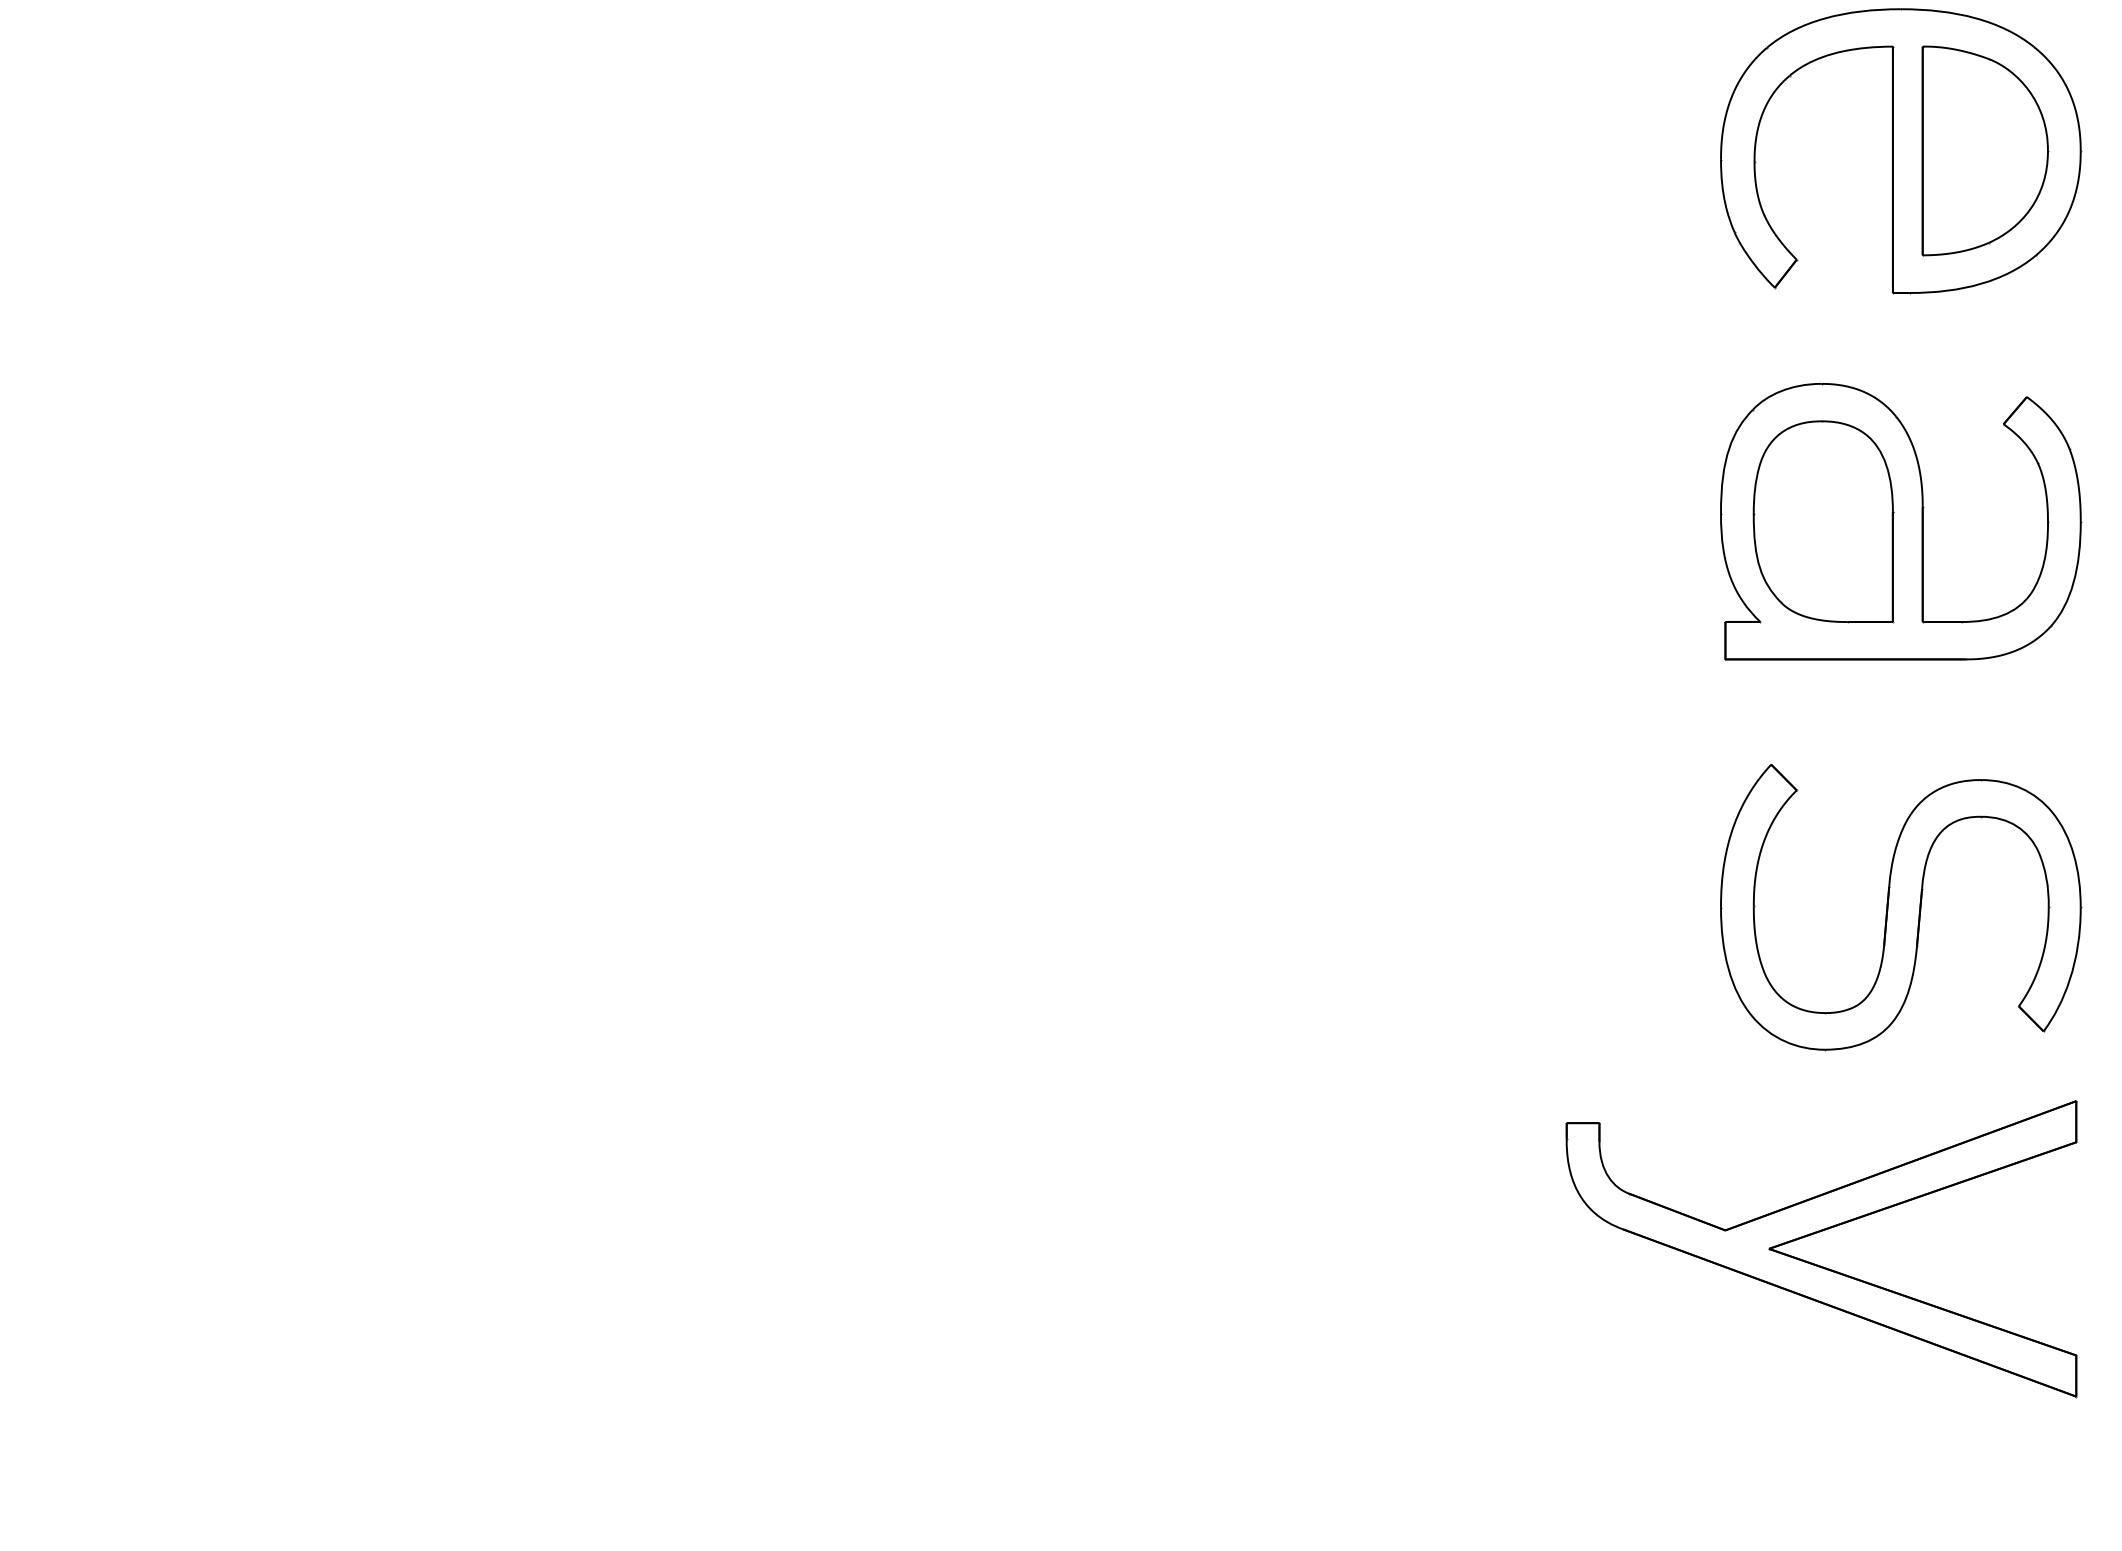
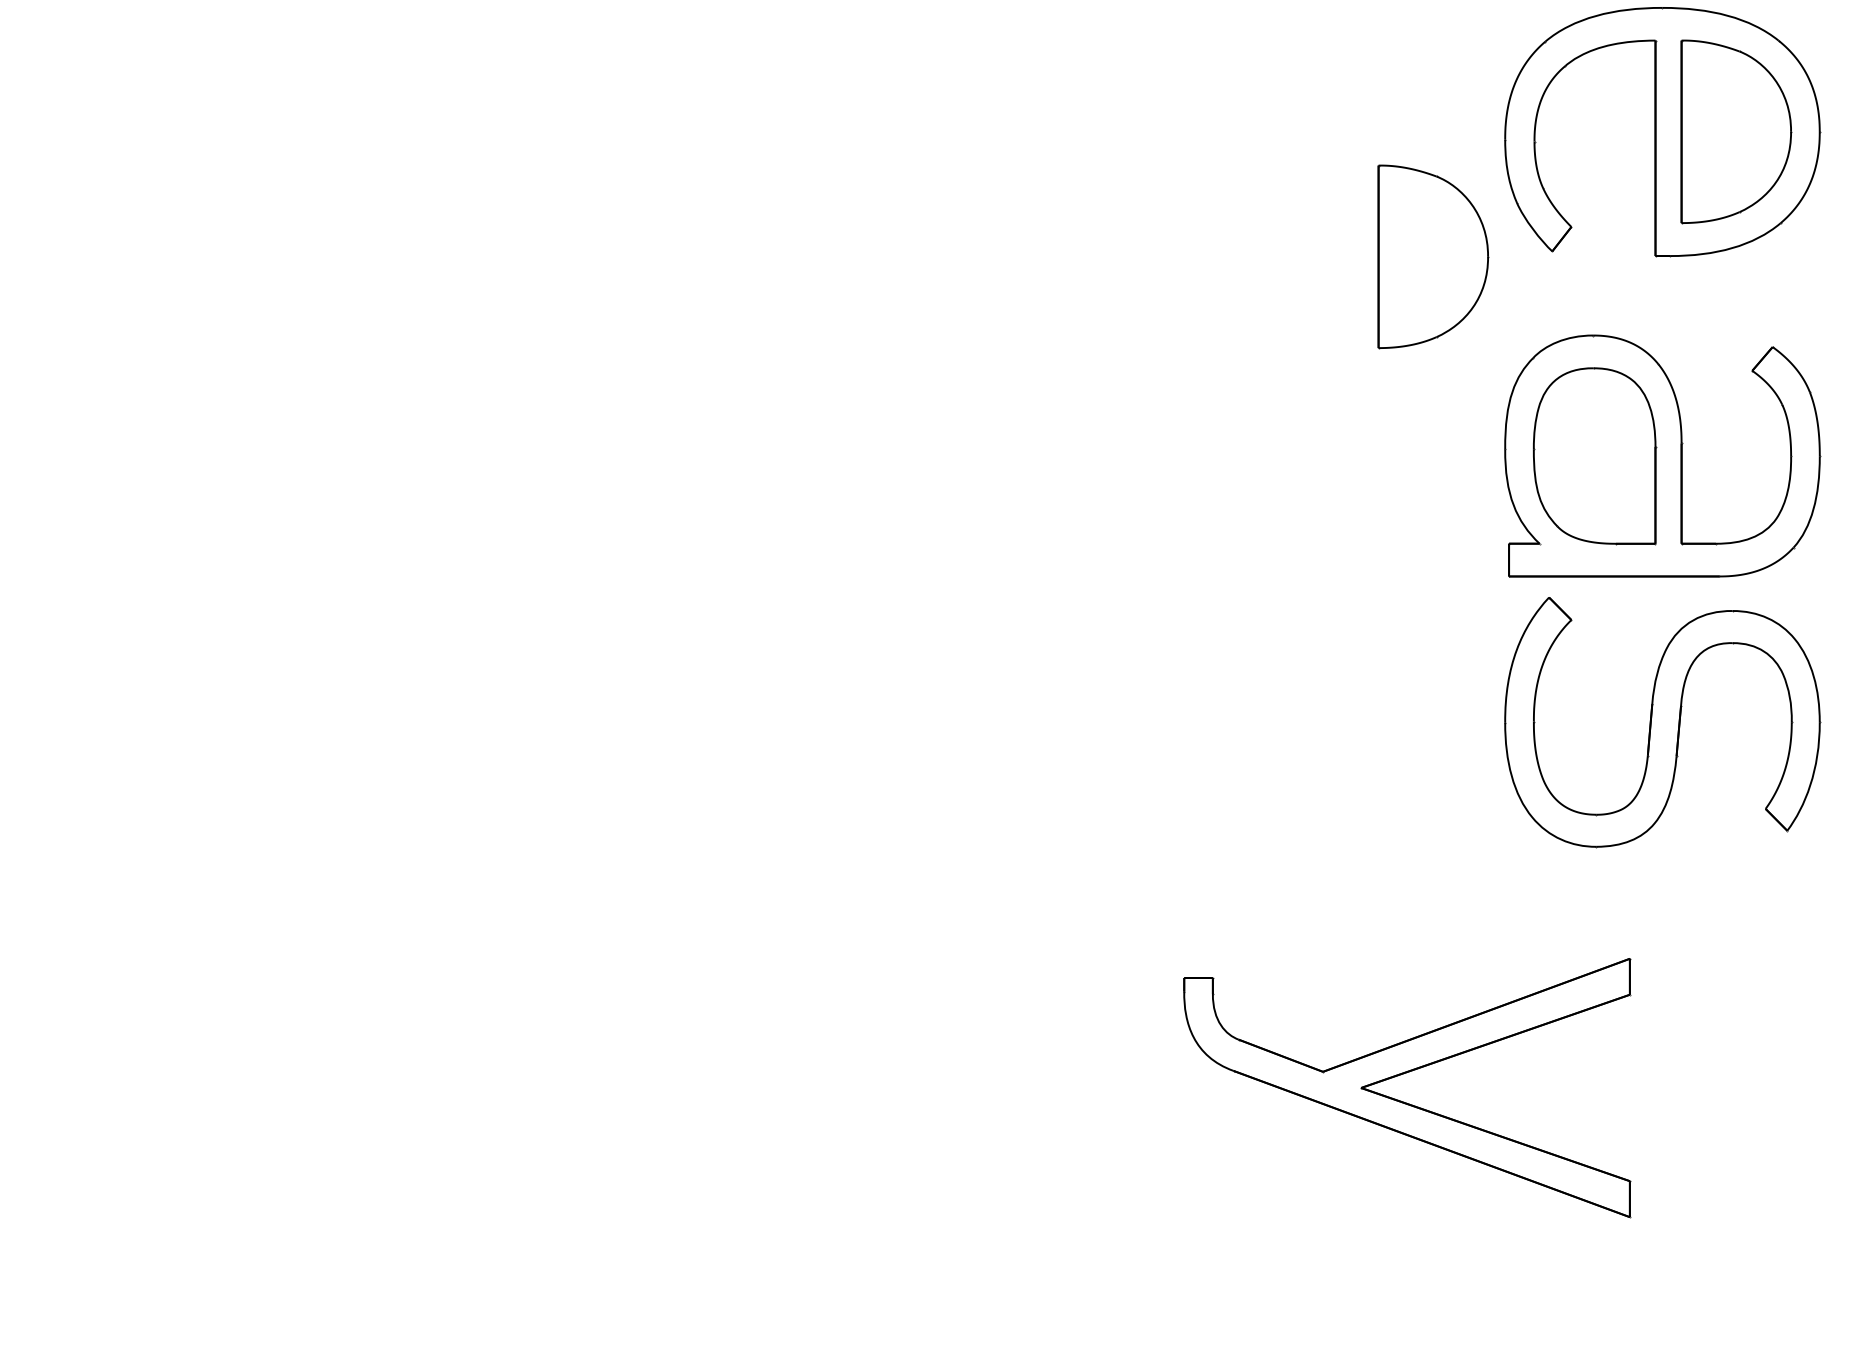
part: (1639, 293) -> (1433, 256), added
part: (1900, 907) -> (1662, 722), moved
part: (1815, 1263) -> (1401, 1100), moved

